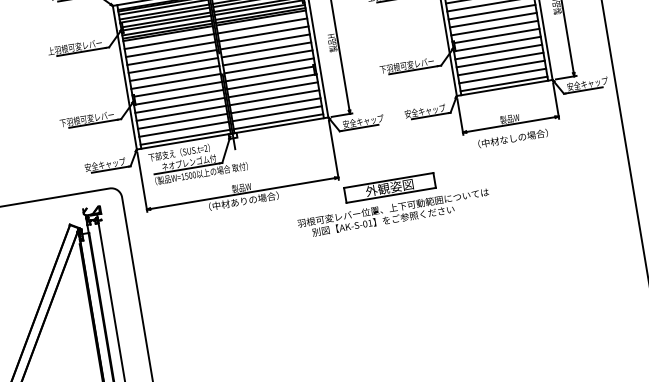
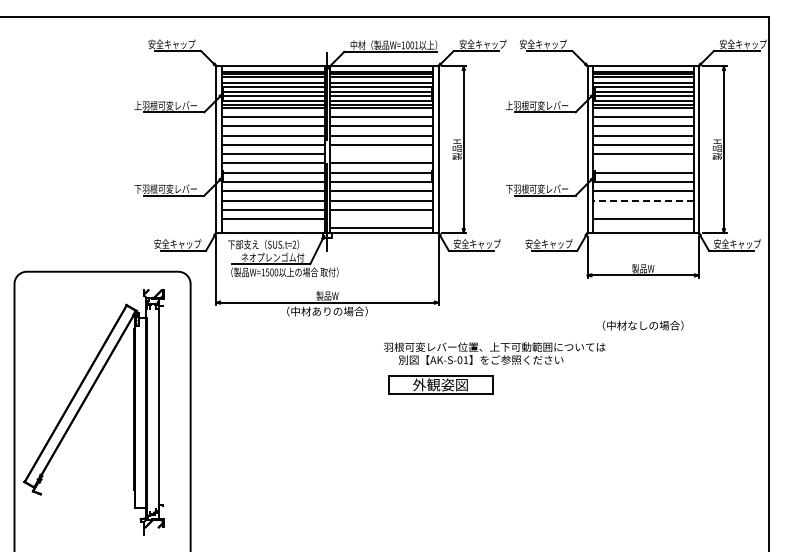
line: (494, 28) -> (642, 163), removed
line: (267, 58) -> (381, 154), removed
line: (499, 60) -> (642, 200), solid -> dashed
line: (500, 67) -> (642, 209), removed
line: (503, 84) -> (642, 228), removed
line: (277, 114) -> (381, 219), removed
line: (185, 137) -> (273, 228), removed
text: (512, 138) -> (642, 325), moved
part: (389, 187) -> (440, 384), moved

